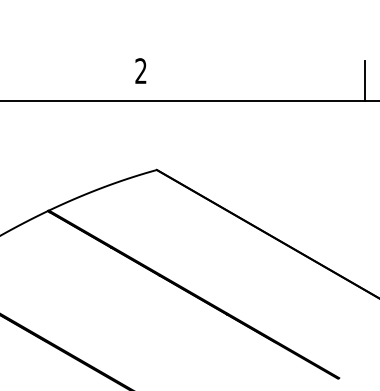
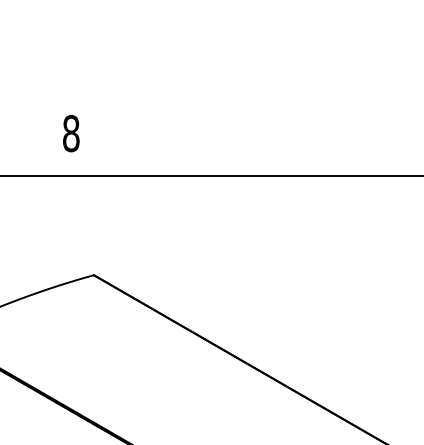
text: (140, 71) -> (70, 134), 2 -> 8
line: (365, 80) -> (392, 147), removed

